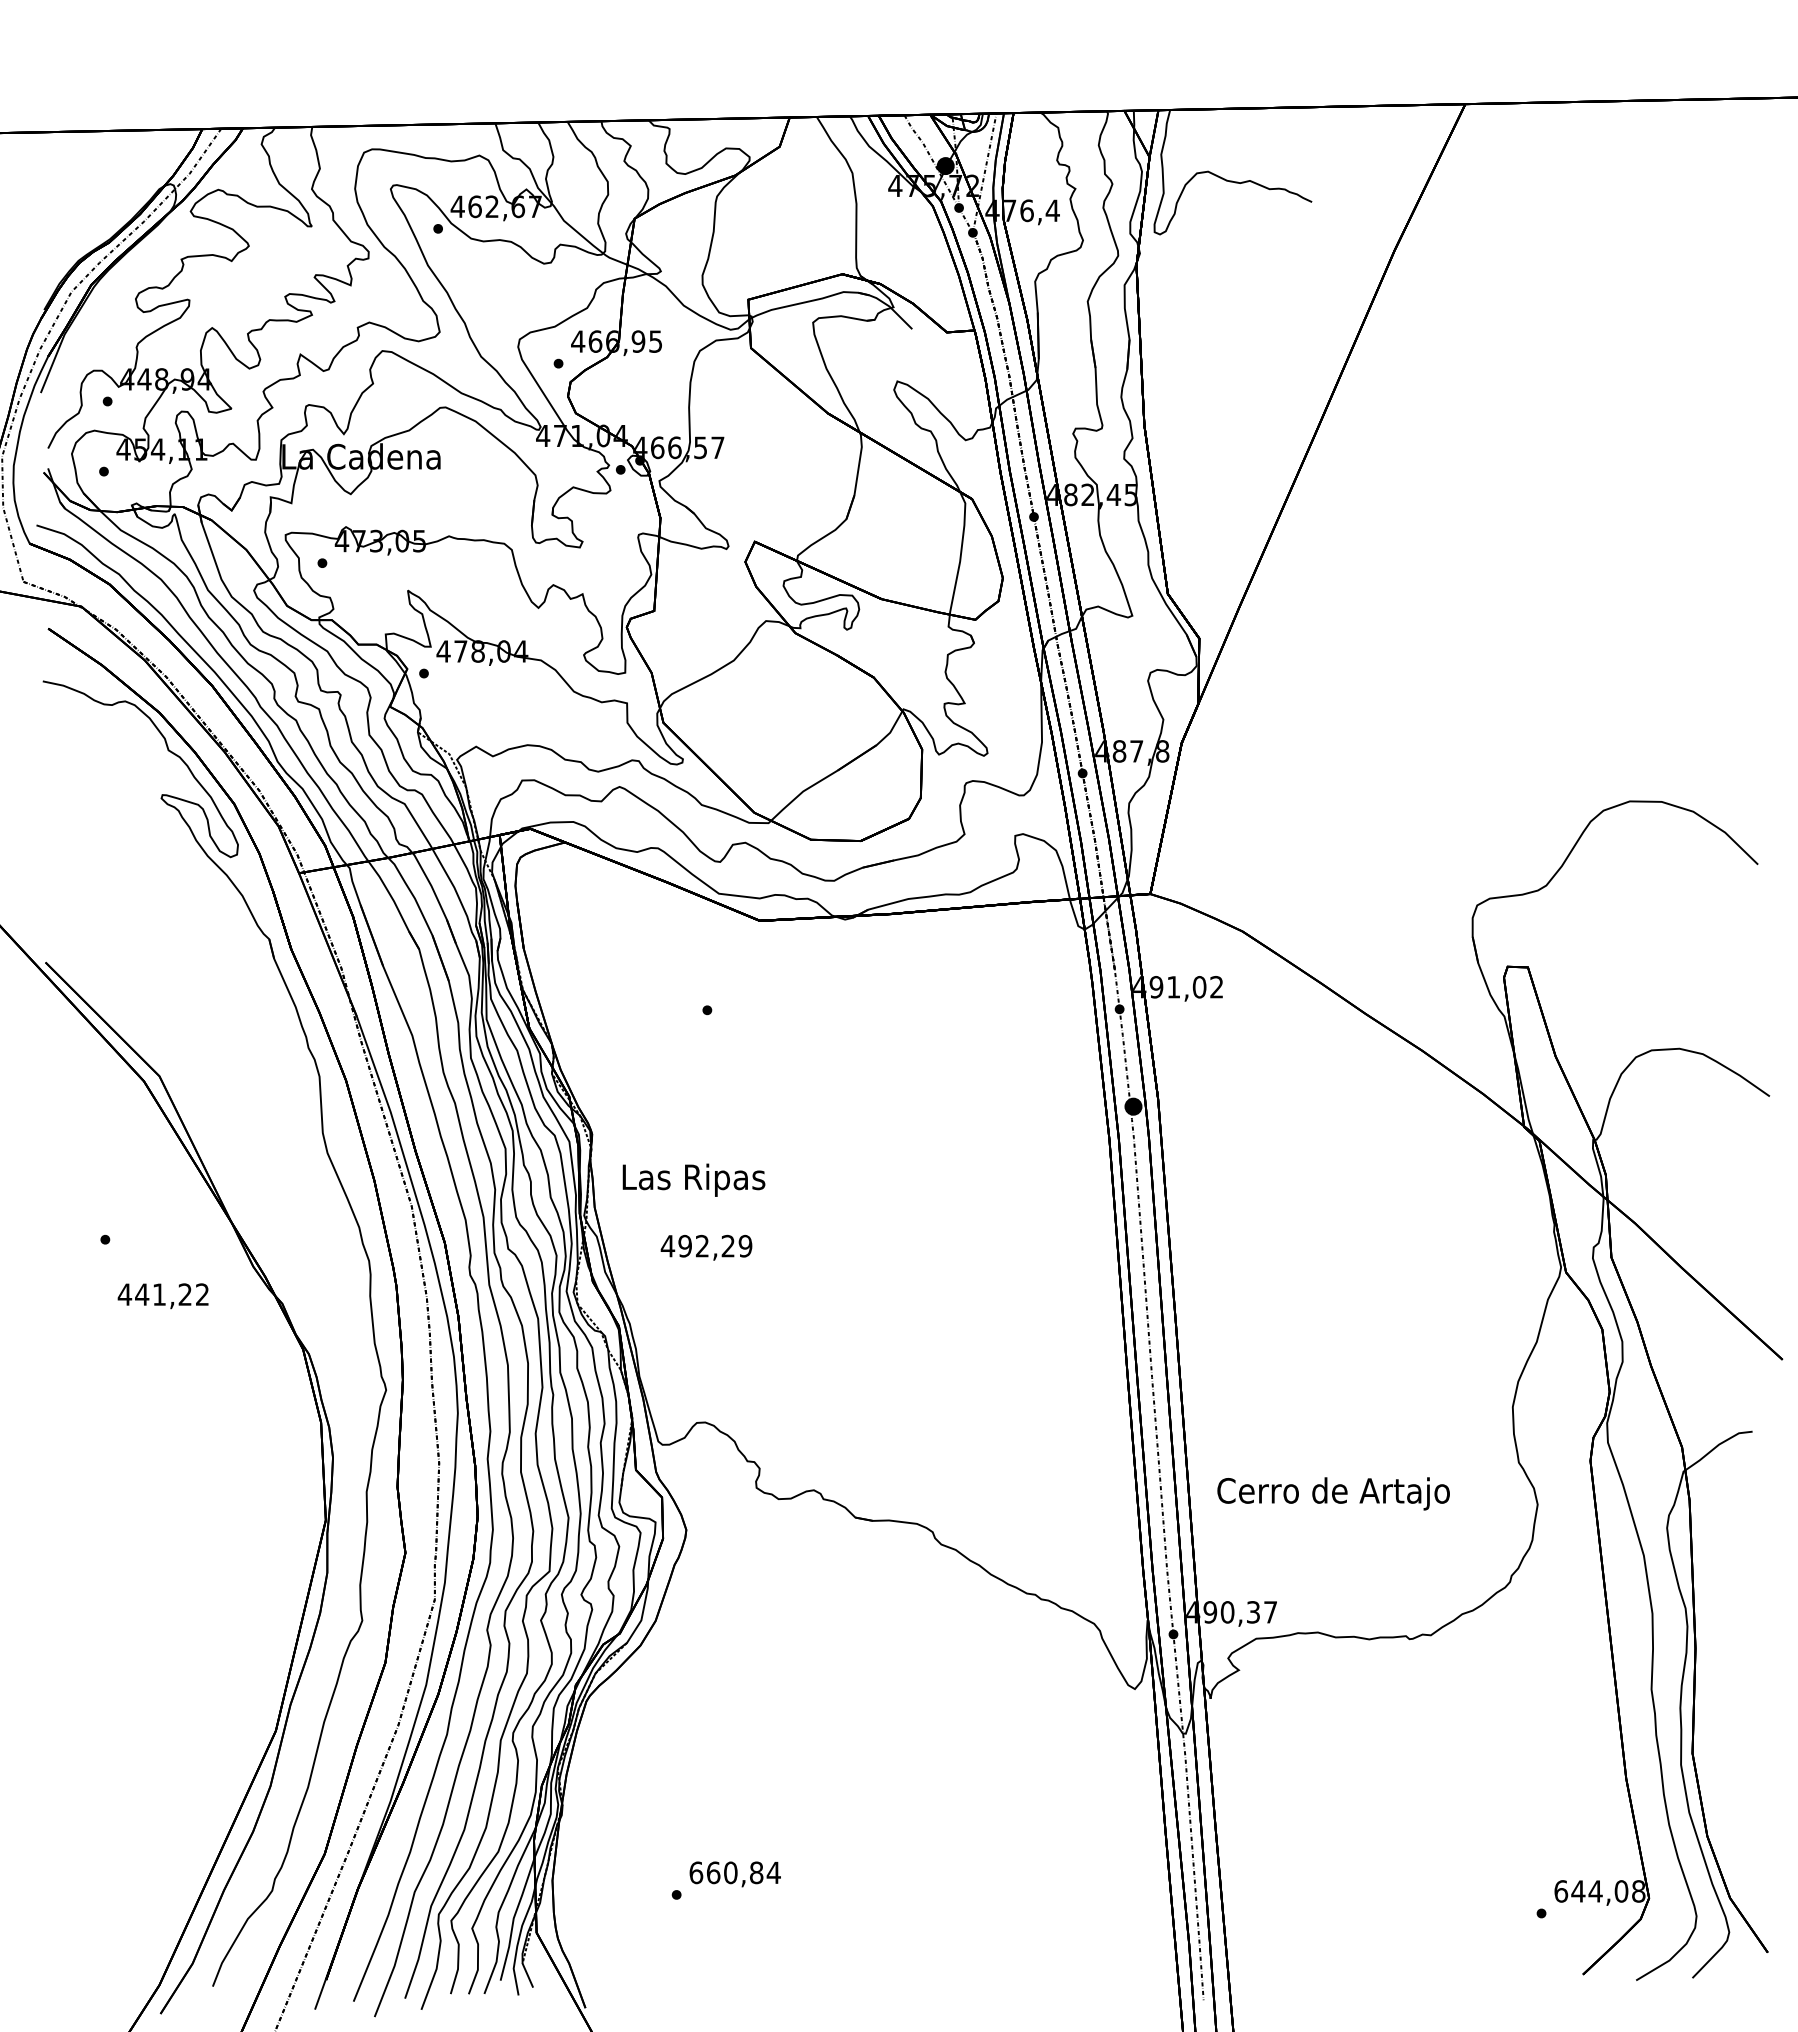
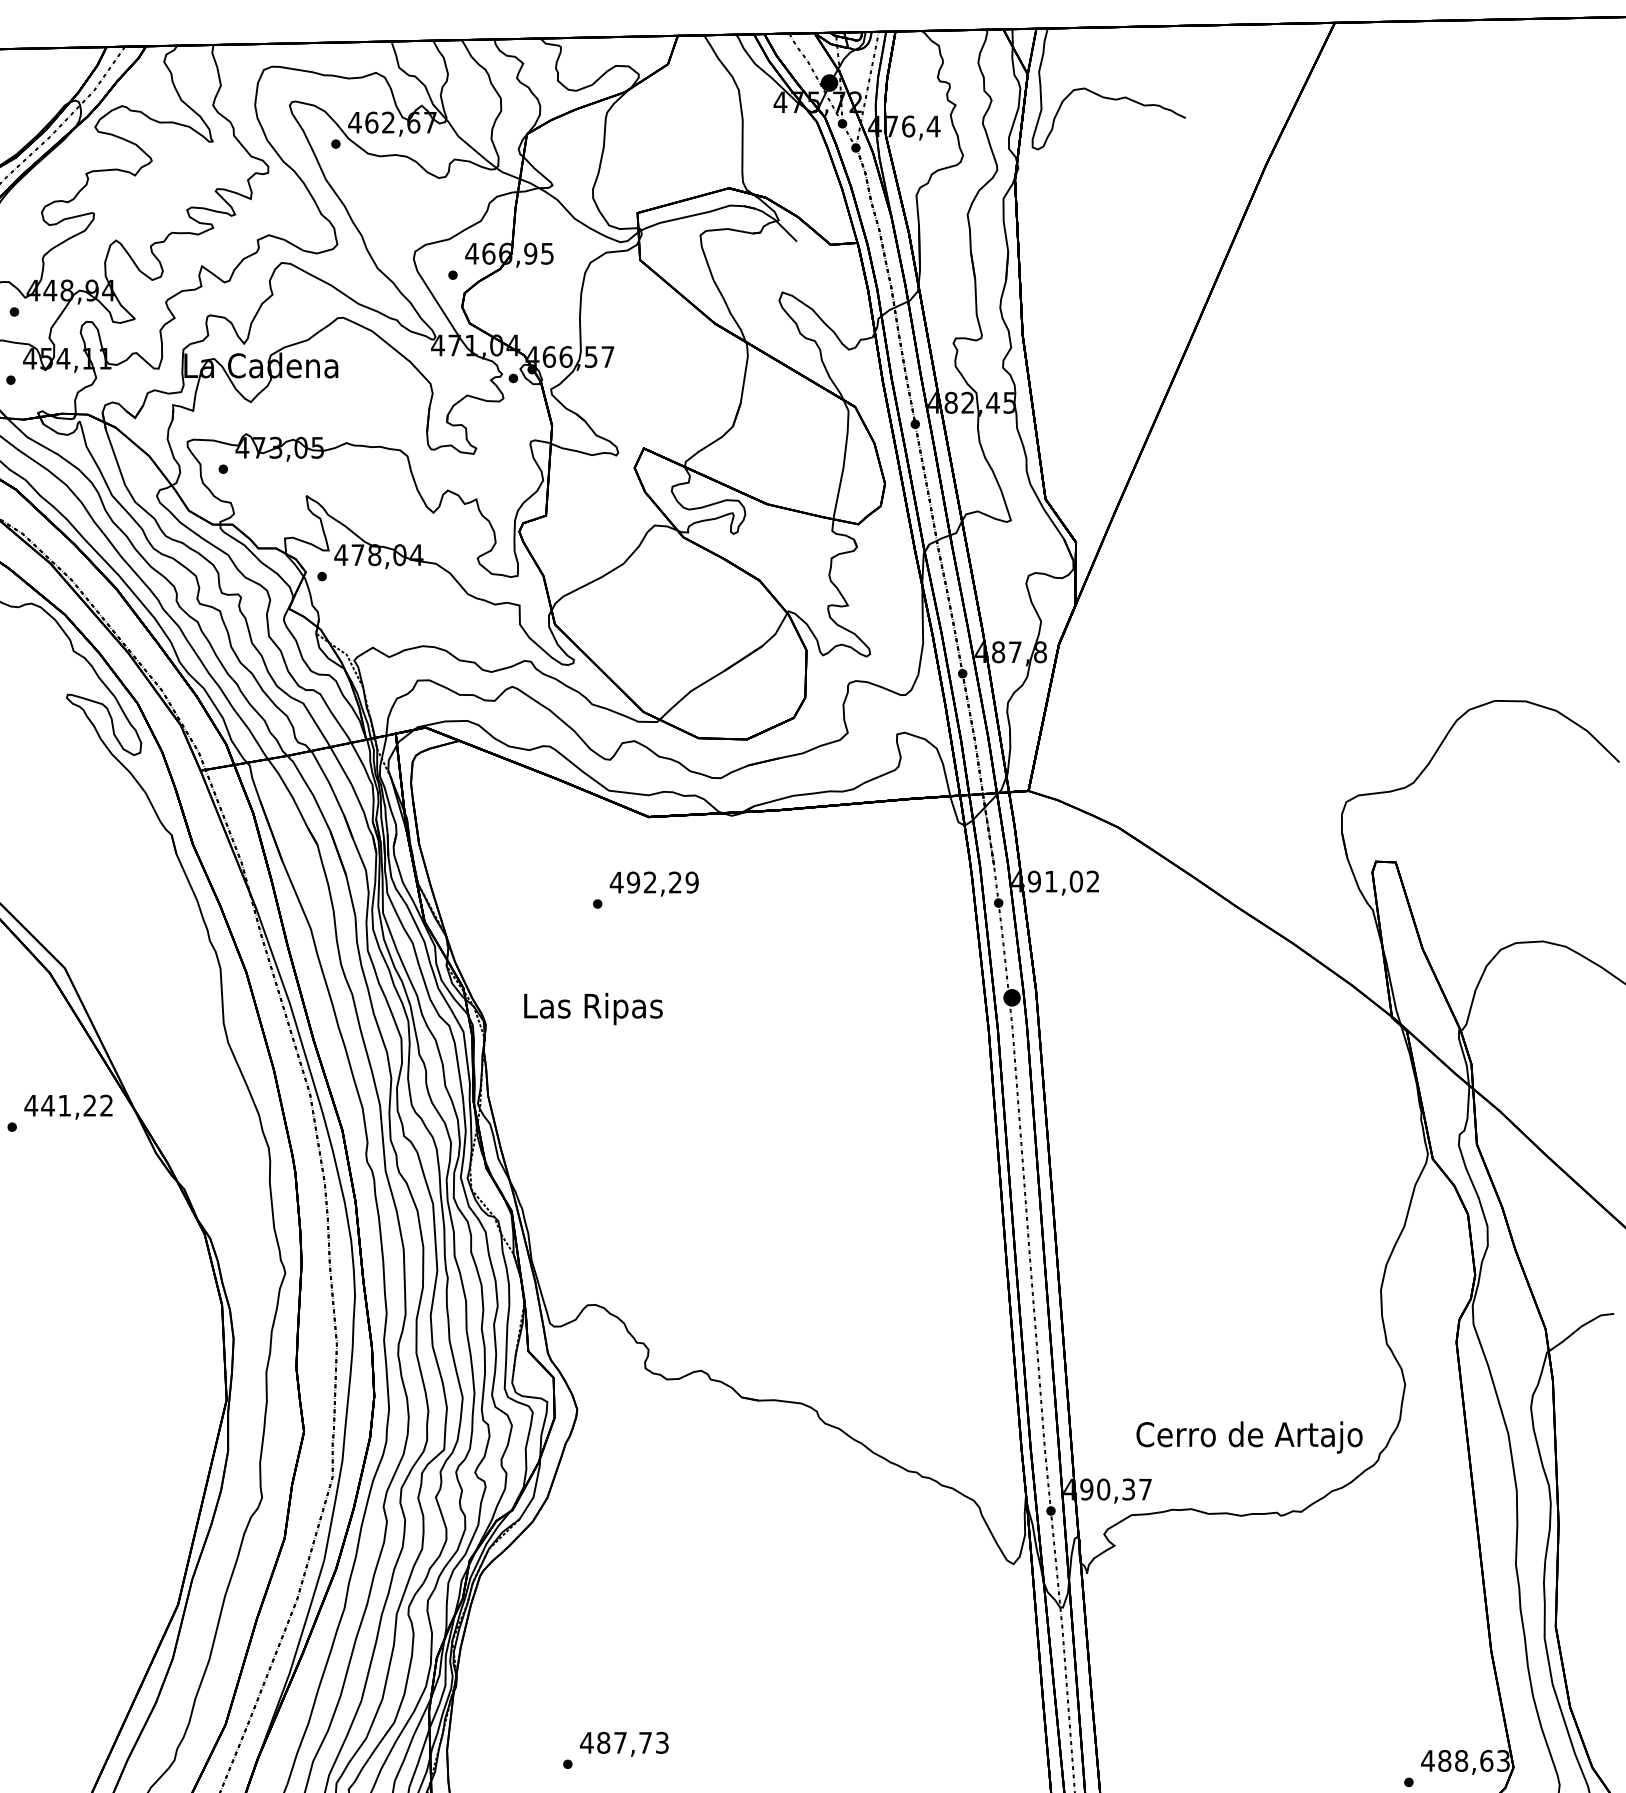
text: (693, 1179) -> (592, 1008), moved
text: (706, 1247) -> (654, 883), moved
text: (162, 1296) -> (67, 1107), moved
text: (1333, 1493) -> (1249, 1437), moved
text: (734, 1872) -> (624, 1742), 660,84 -> 487,73
text: (1599, 1891) -> (1465, 1761), 644,08 -> 488,63

